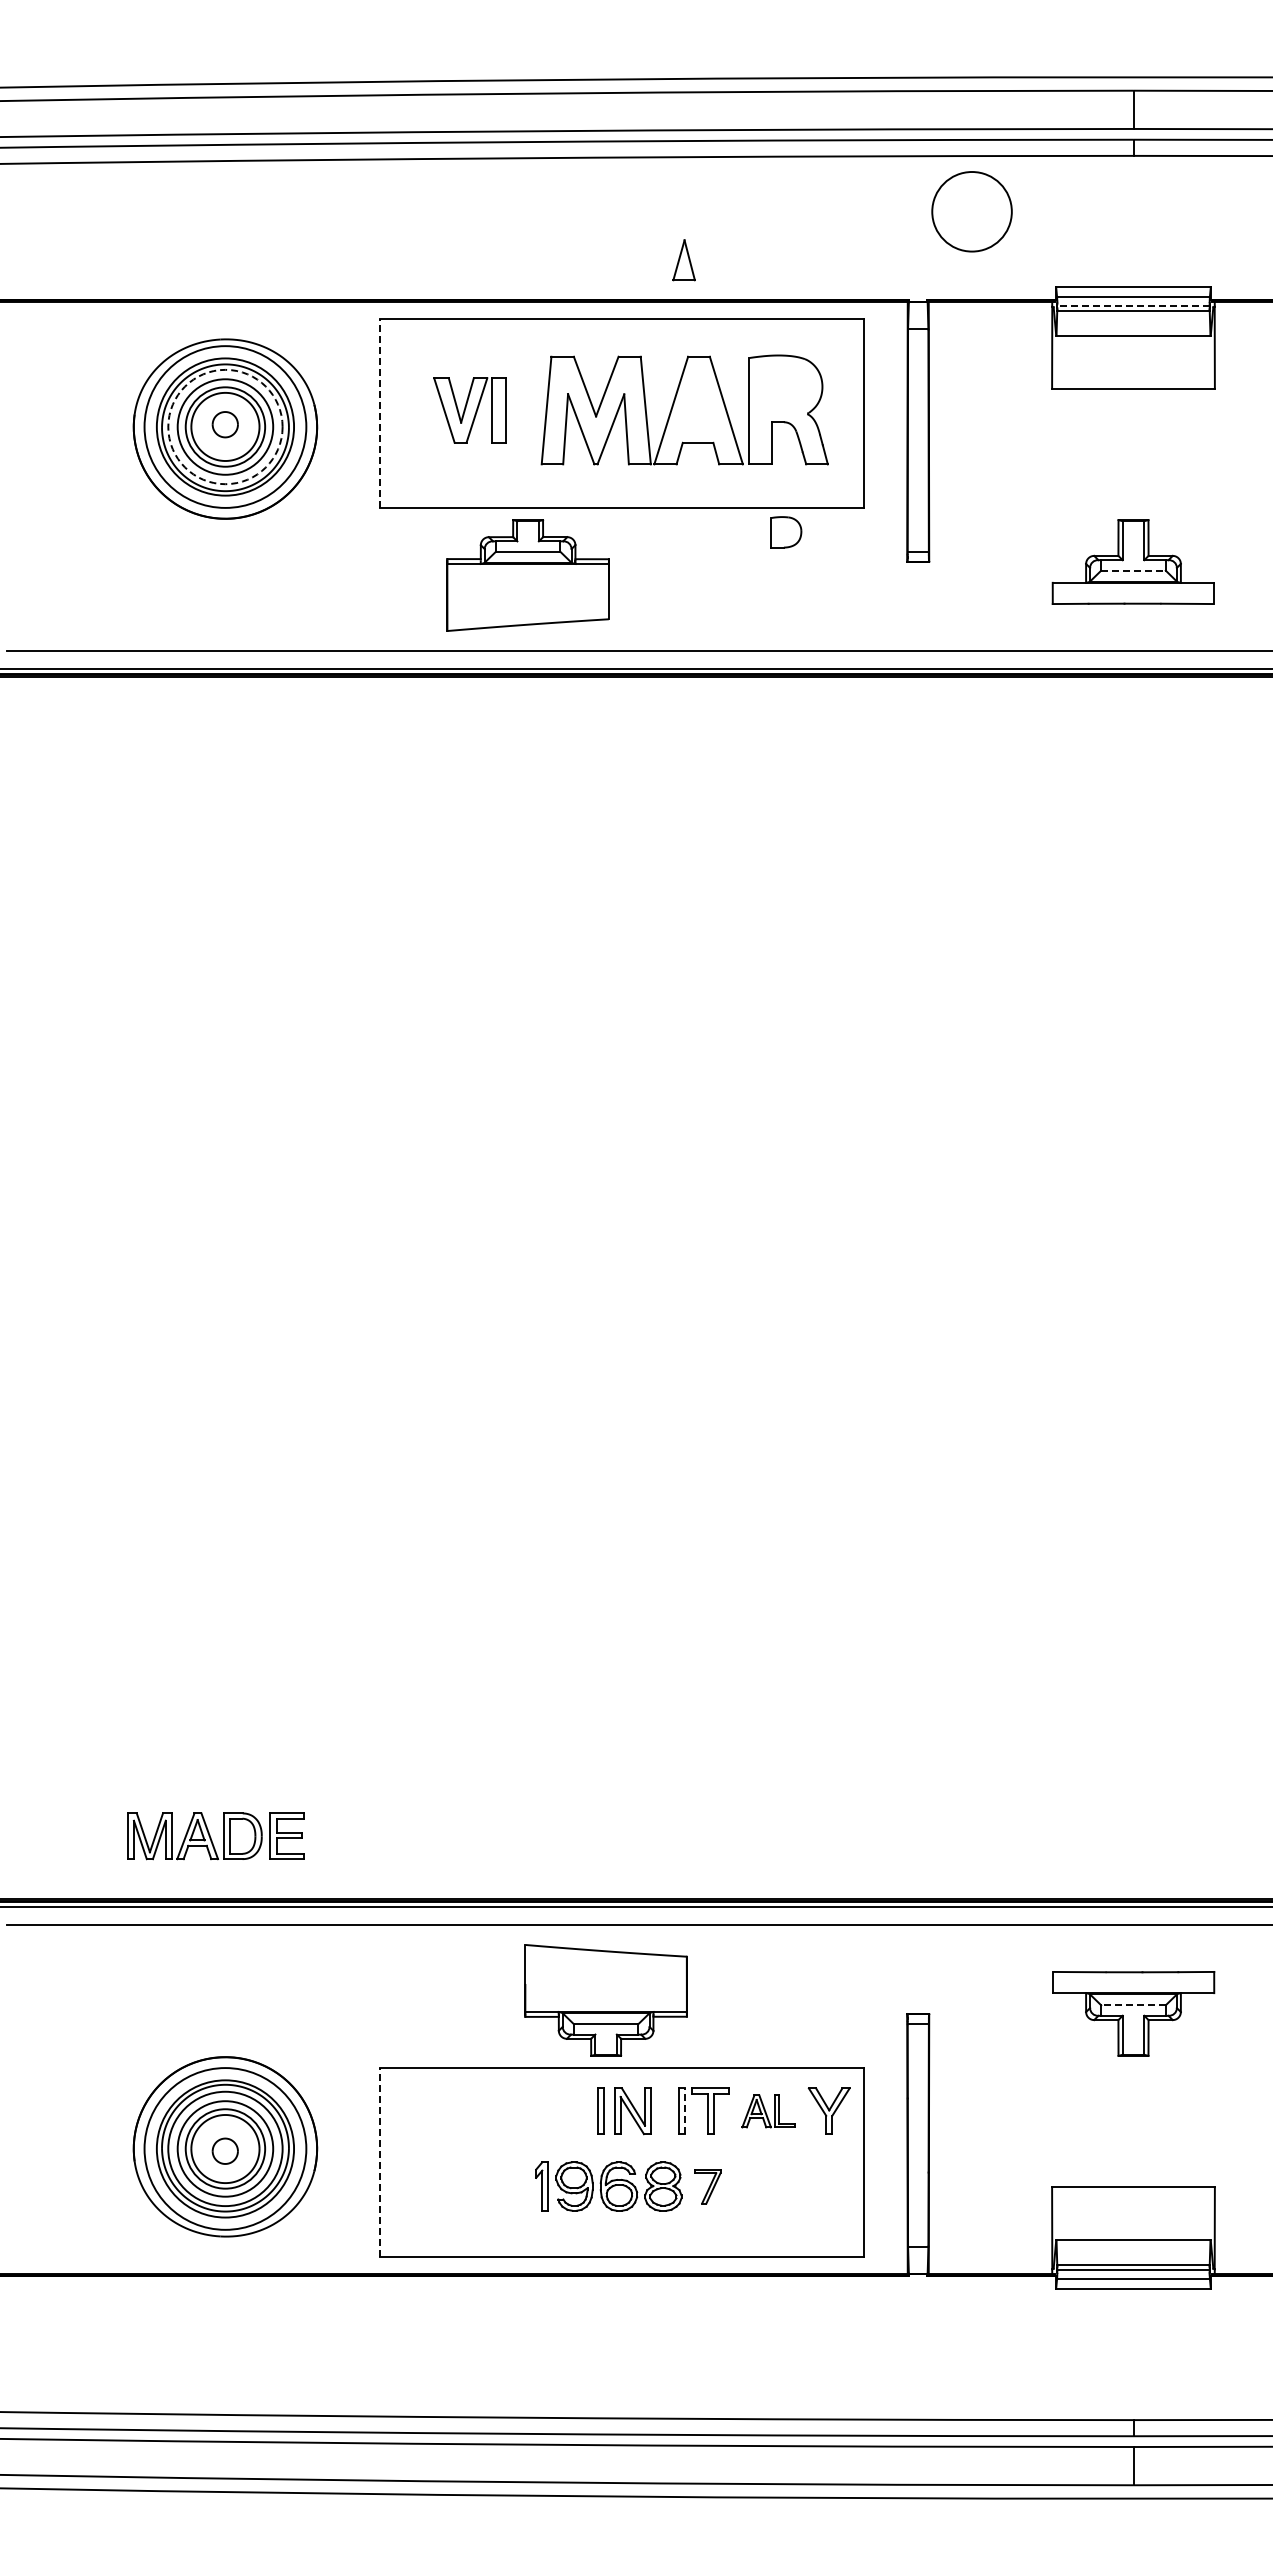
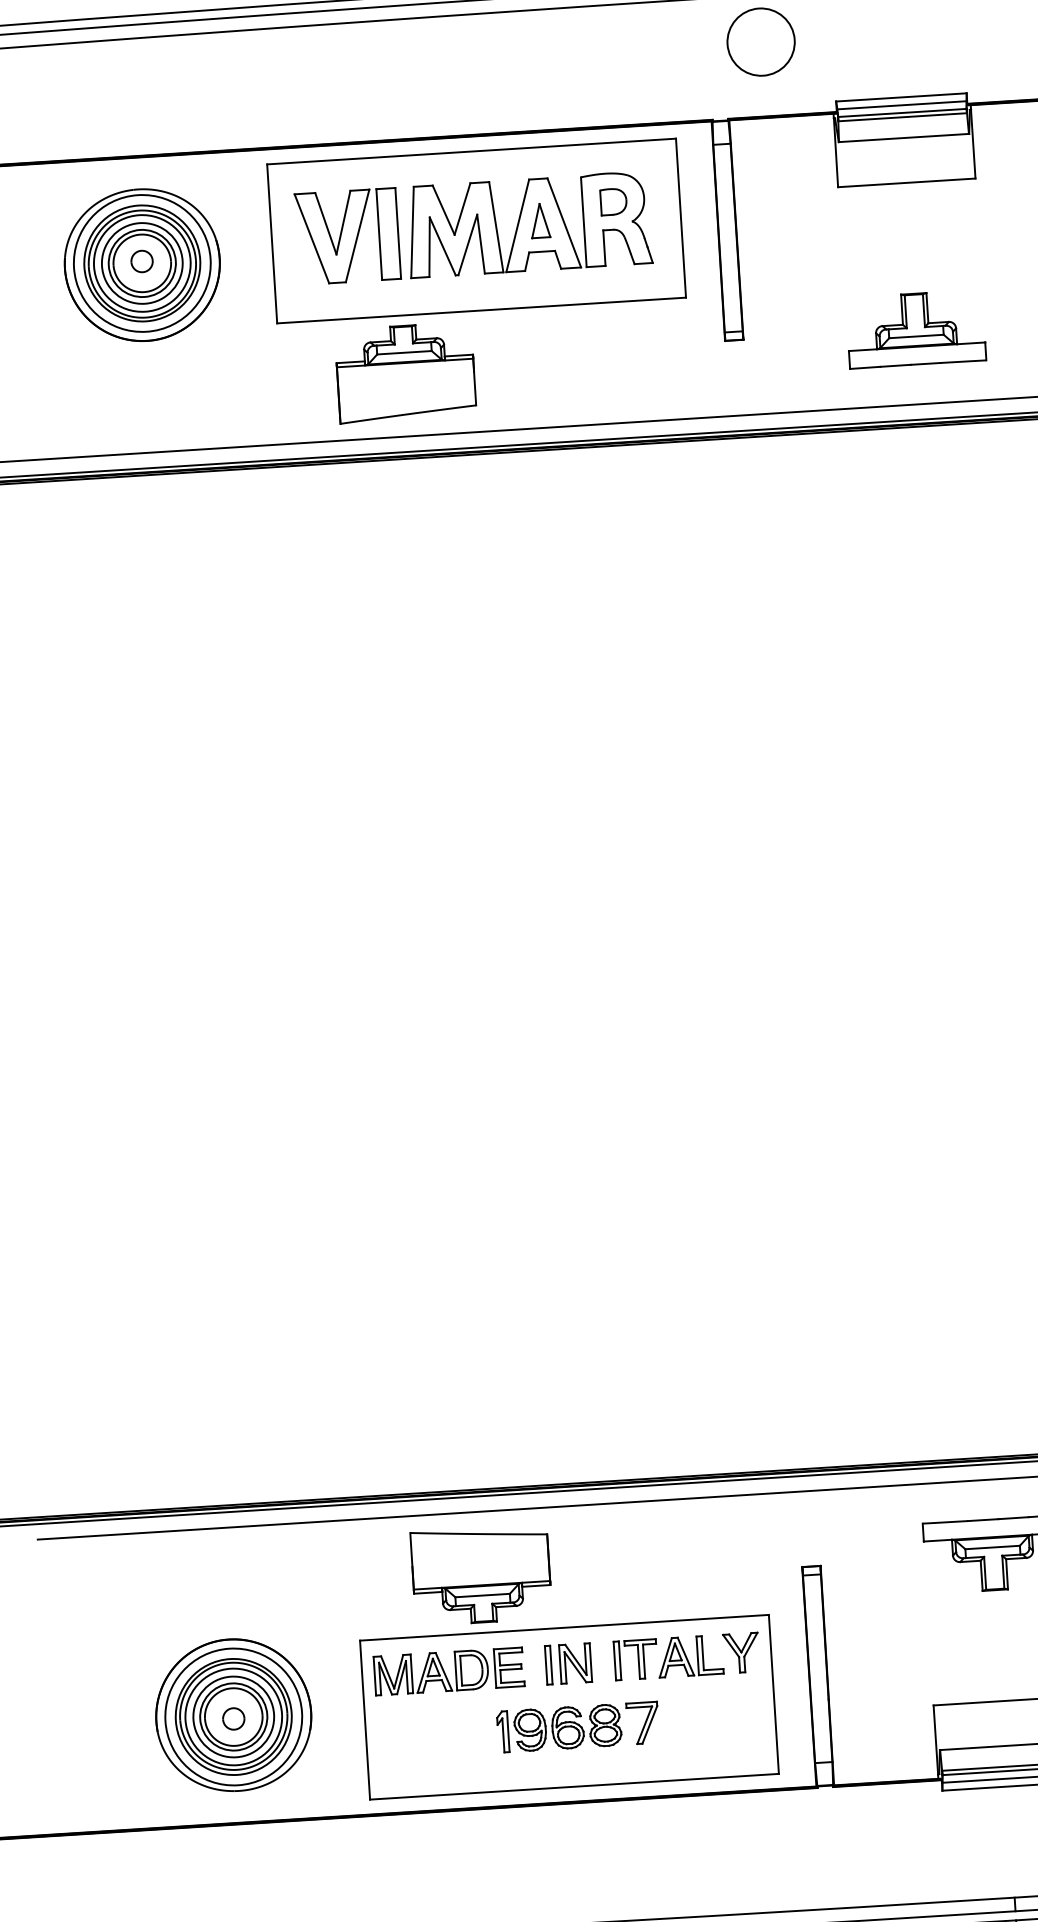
part: (683, 260) -> (539, 221), moved
line: (1133, 305) -> (902, 112), dashed -> solid
part: (469, 410) -> (347, 236), size x1.67
line: (380, 413) -> (272, 243), dashed -> solid
circle: (225, 426) -> (142, 263), dashed -> solid
part: (786, 532) -> (613, 201), moved
line: (1133, 570) -> (916, 336), dashed -> solid
part: (215, 1836) -> (448, 1671), moved
part: (605, 2000) -> (480, 1575), moved
line: (1133, 2005) -> (992, 1547), dashed -> solid
line: (685, 2111) -> (620, 1660), dashed -> solid
part: (768, 2111) -> (690, 1656), size x1.43
line: (380, 2161) -> (365, 1719), dashed -> solid
part: (707, 2186) -> (642, 1723), size x1.43

